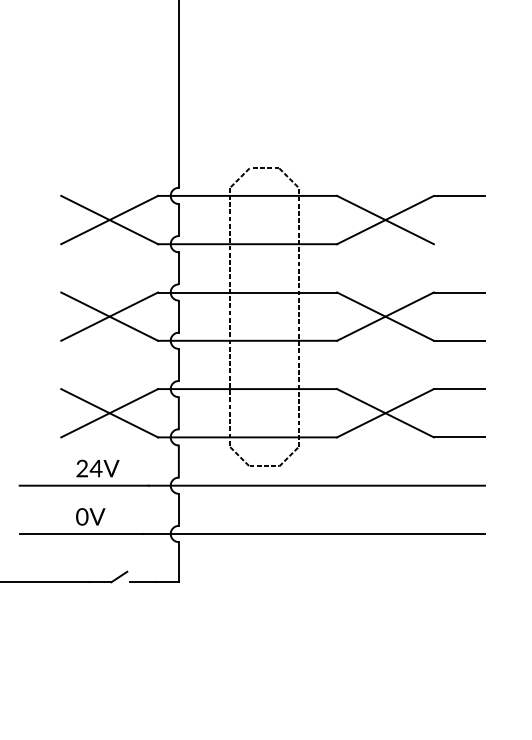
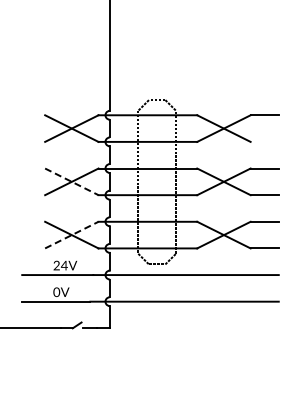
line: (109, 316) -> (71, 181), solid -> dashed
line: (109, 413) -> (71, 235), solid -> dashed

